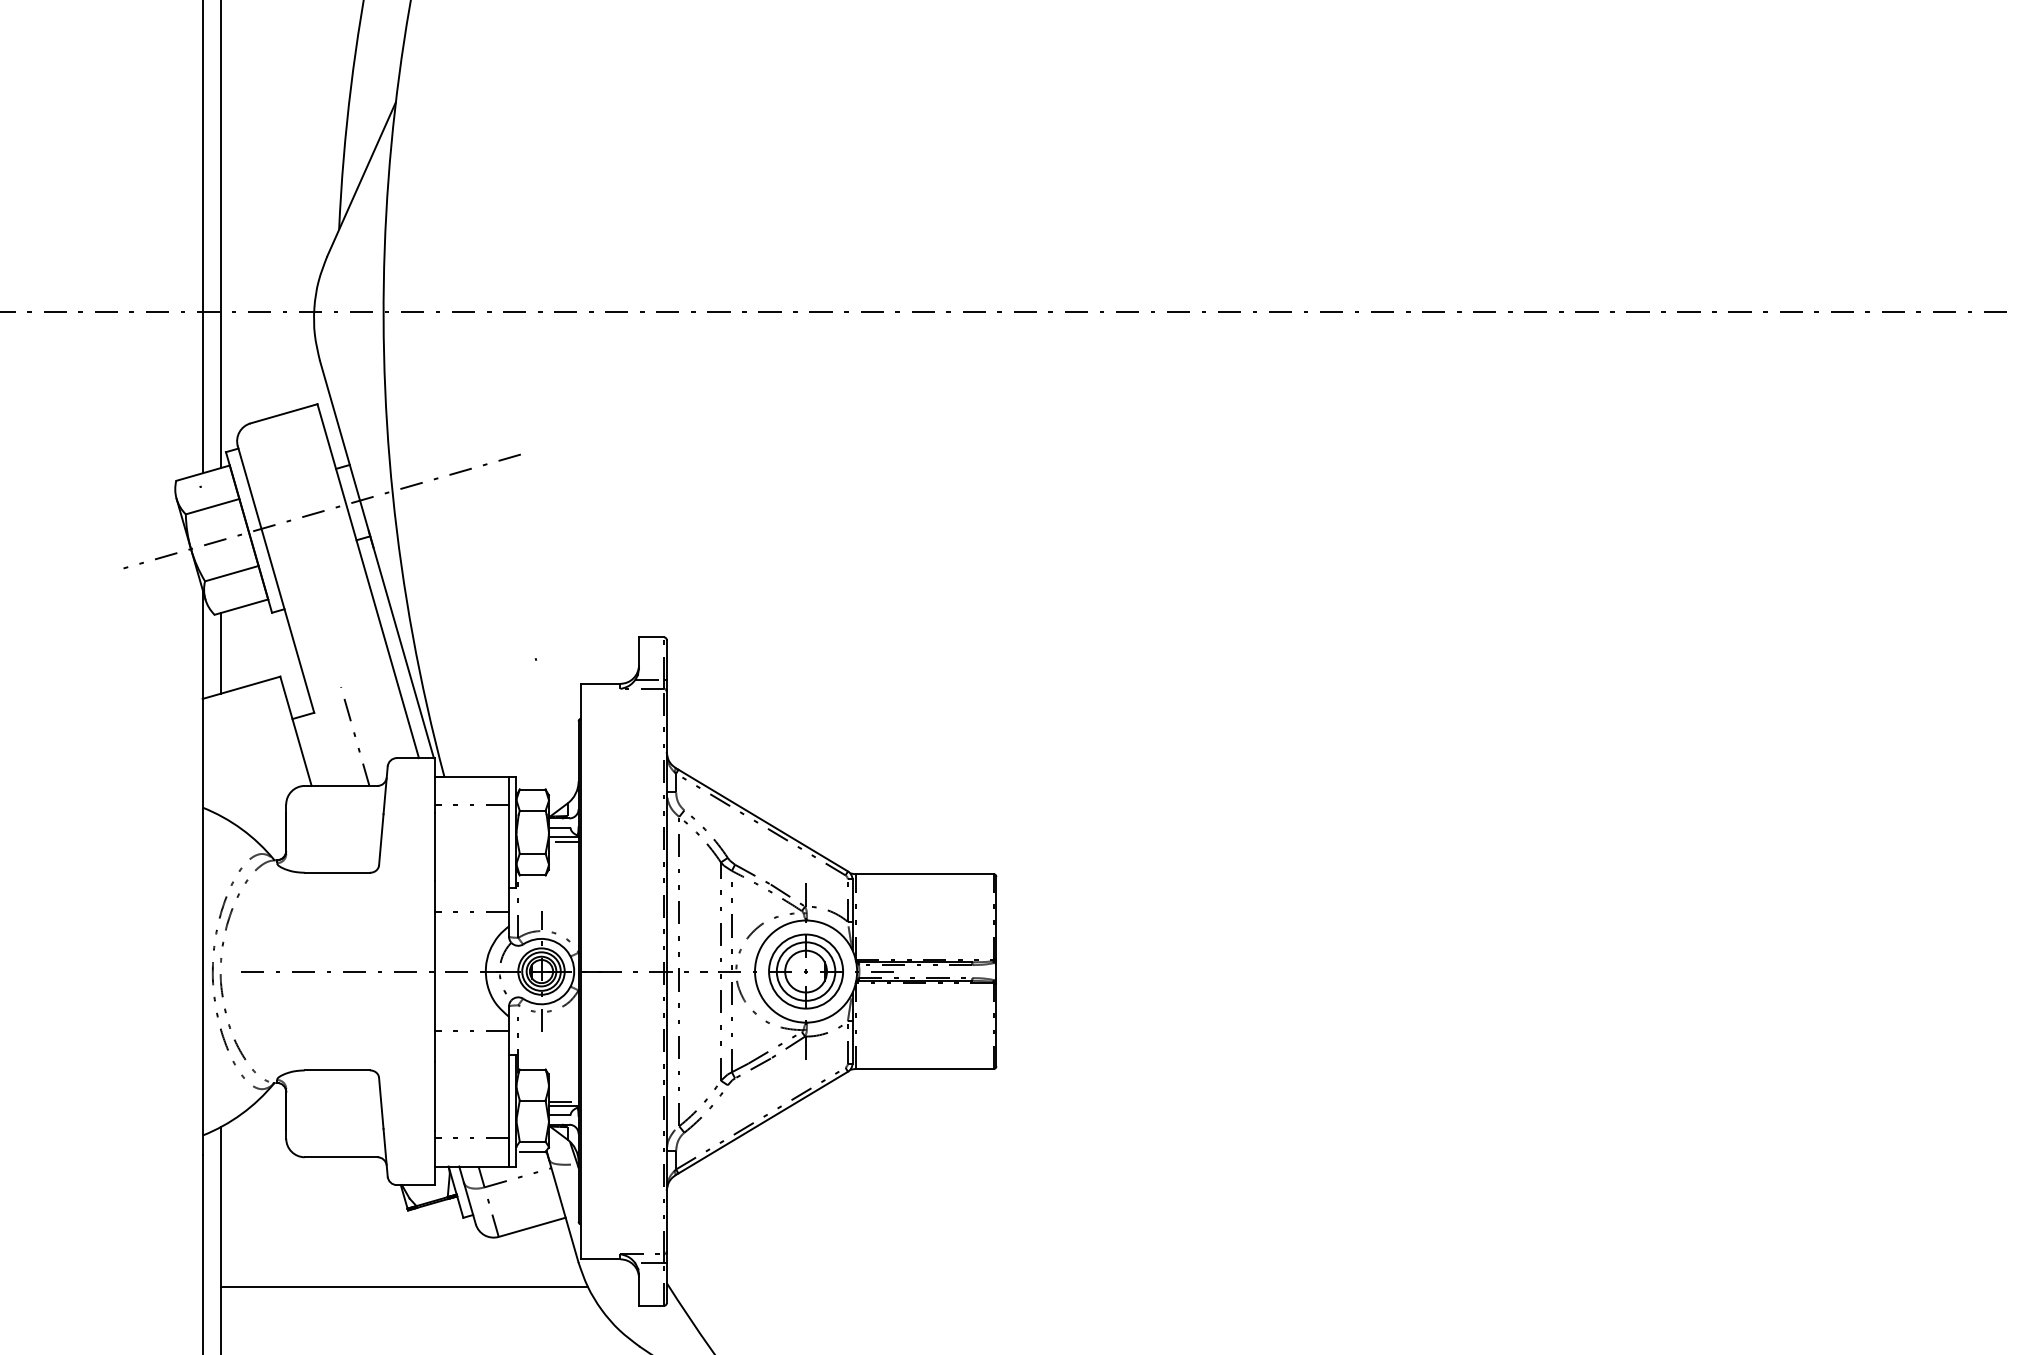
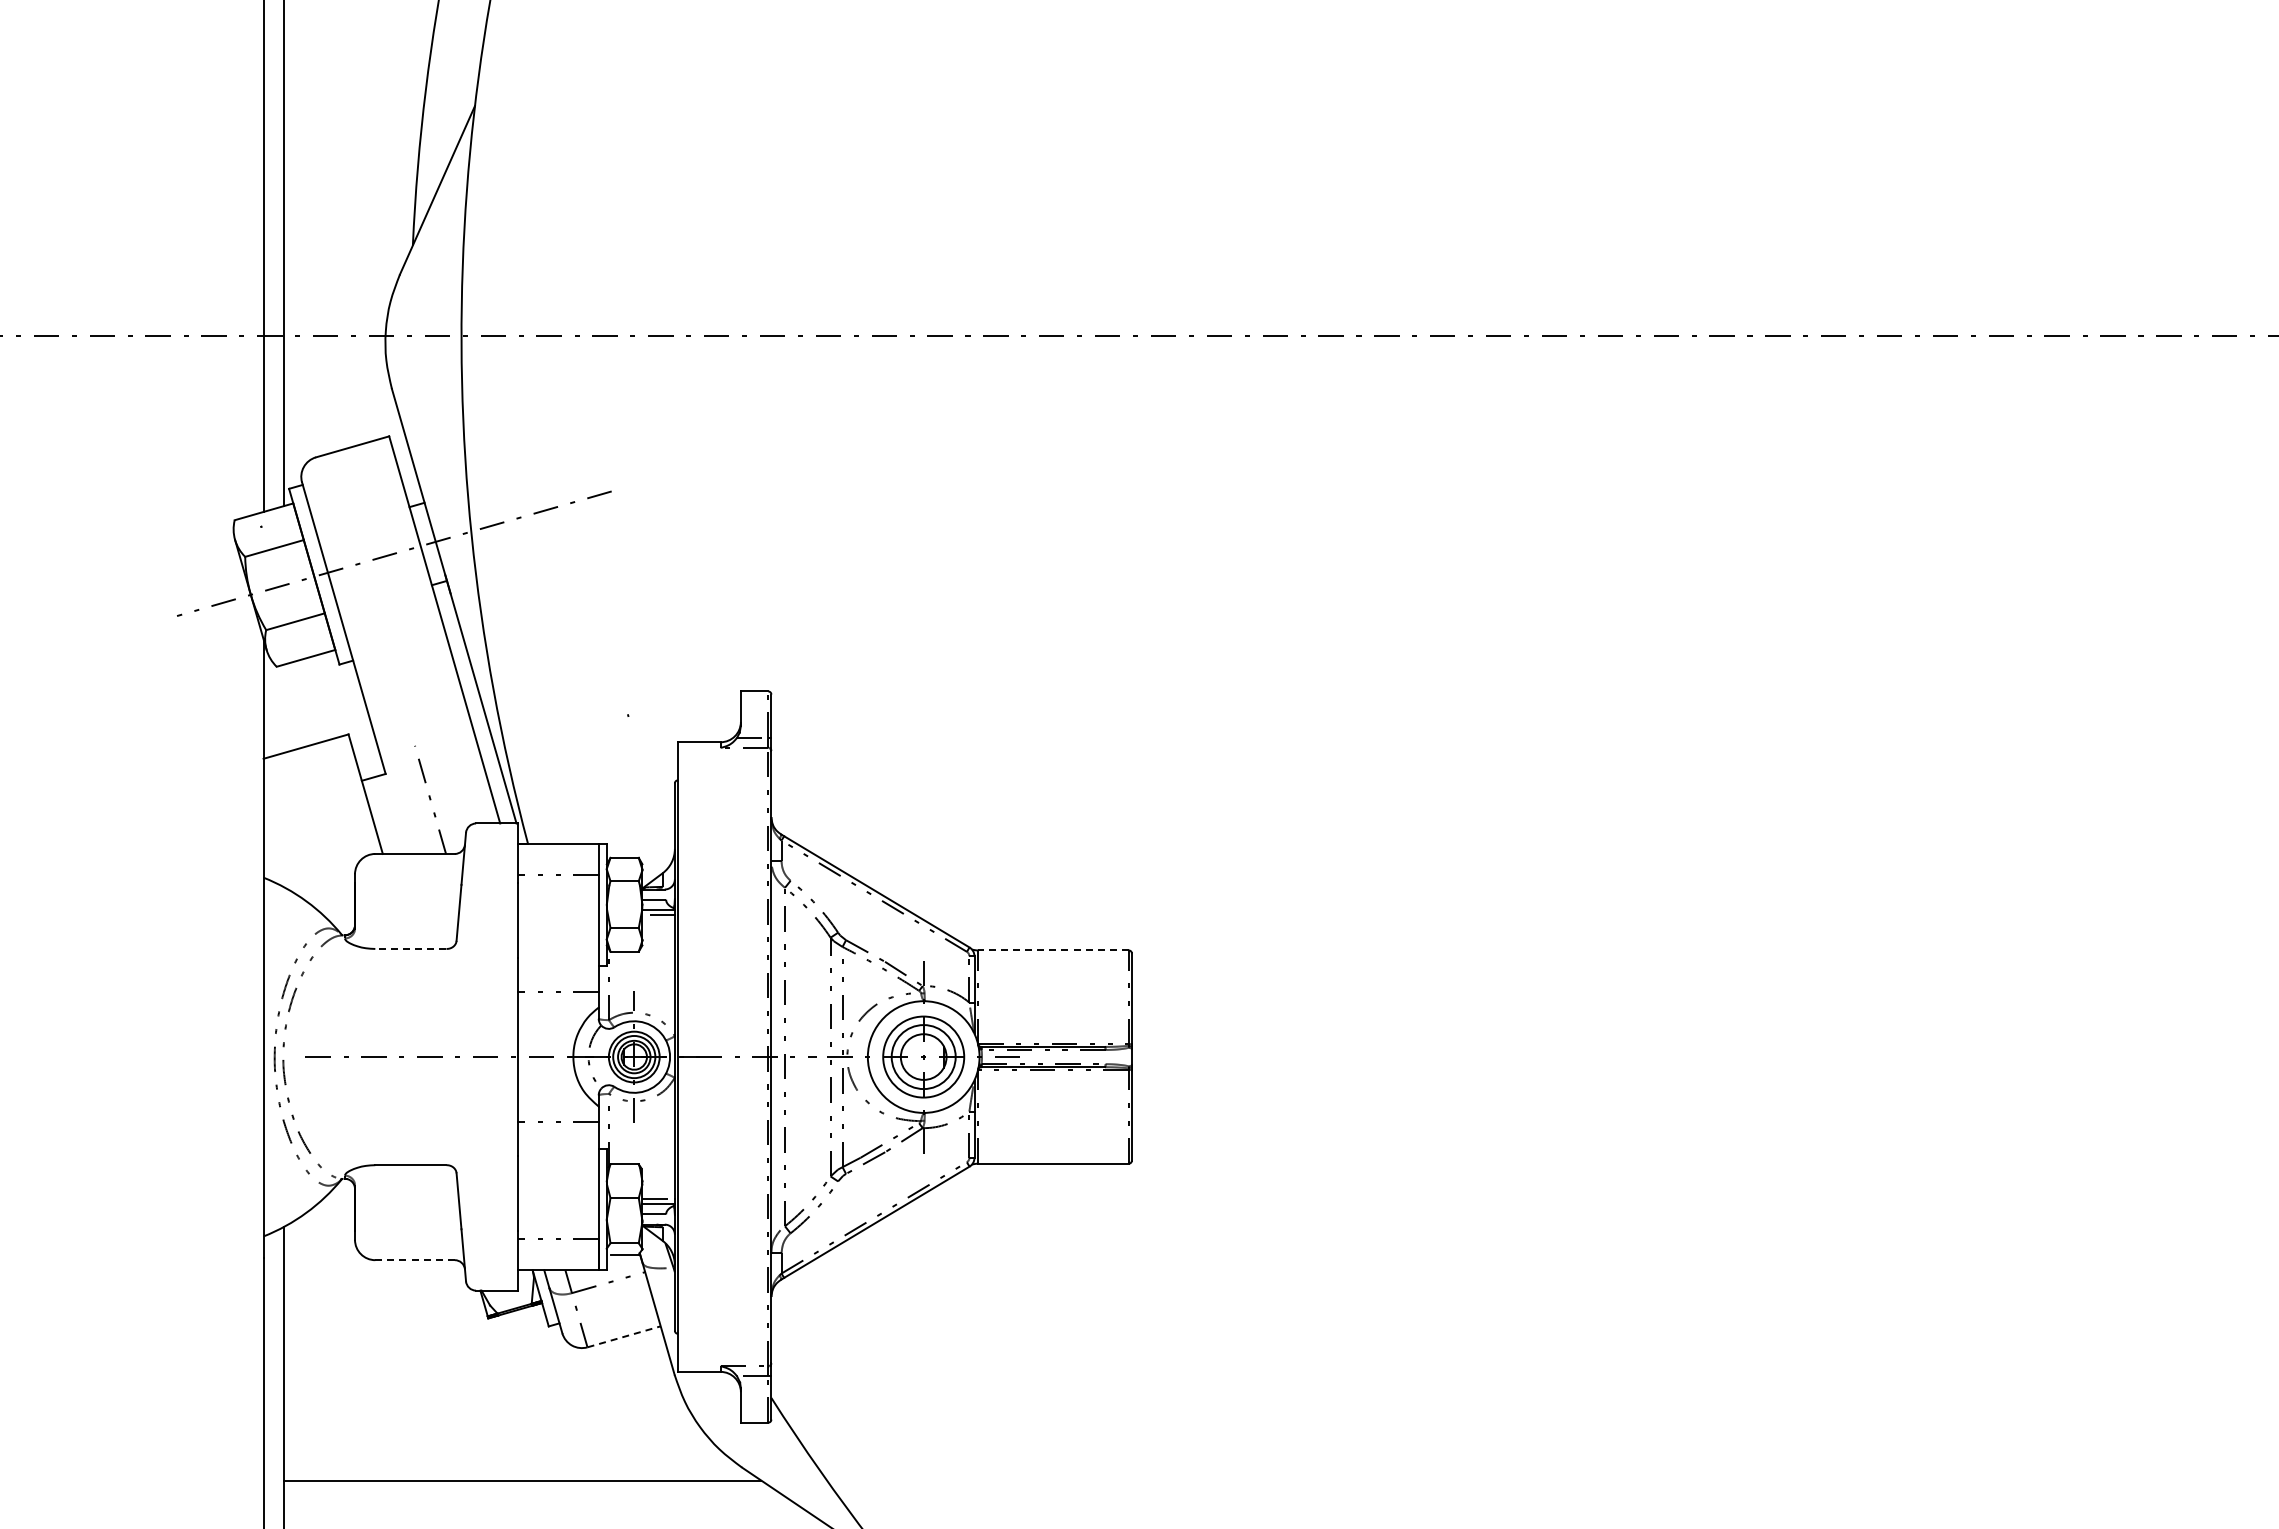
line: (220, 652) -> (283, 708), removed
line: (336, 872) -> (410, 948), solid -> dashed
line: (924, 874) -> (1053, 950), solid -> dashed
line: (341, 1157) -> (415, 1260), solid -> dashed
line: (532, 1227) -> (624, 1336), solid -> dashed
line: (404, 1287) -> (484, 1402), removed

